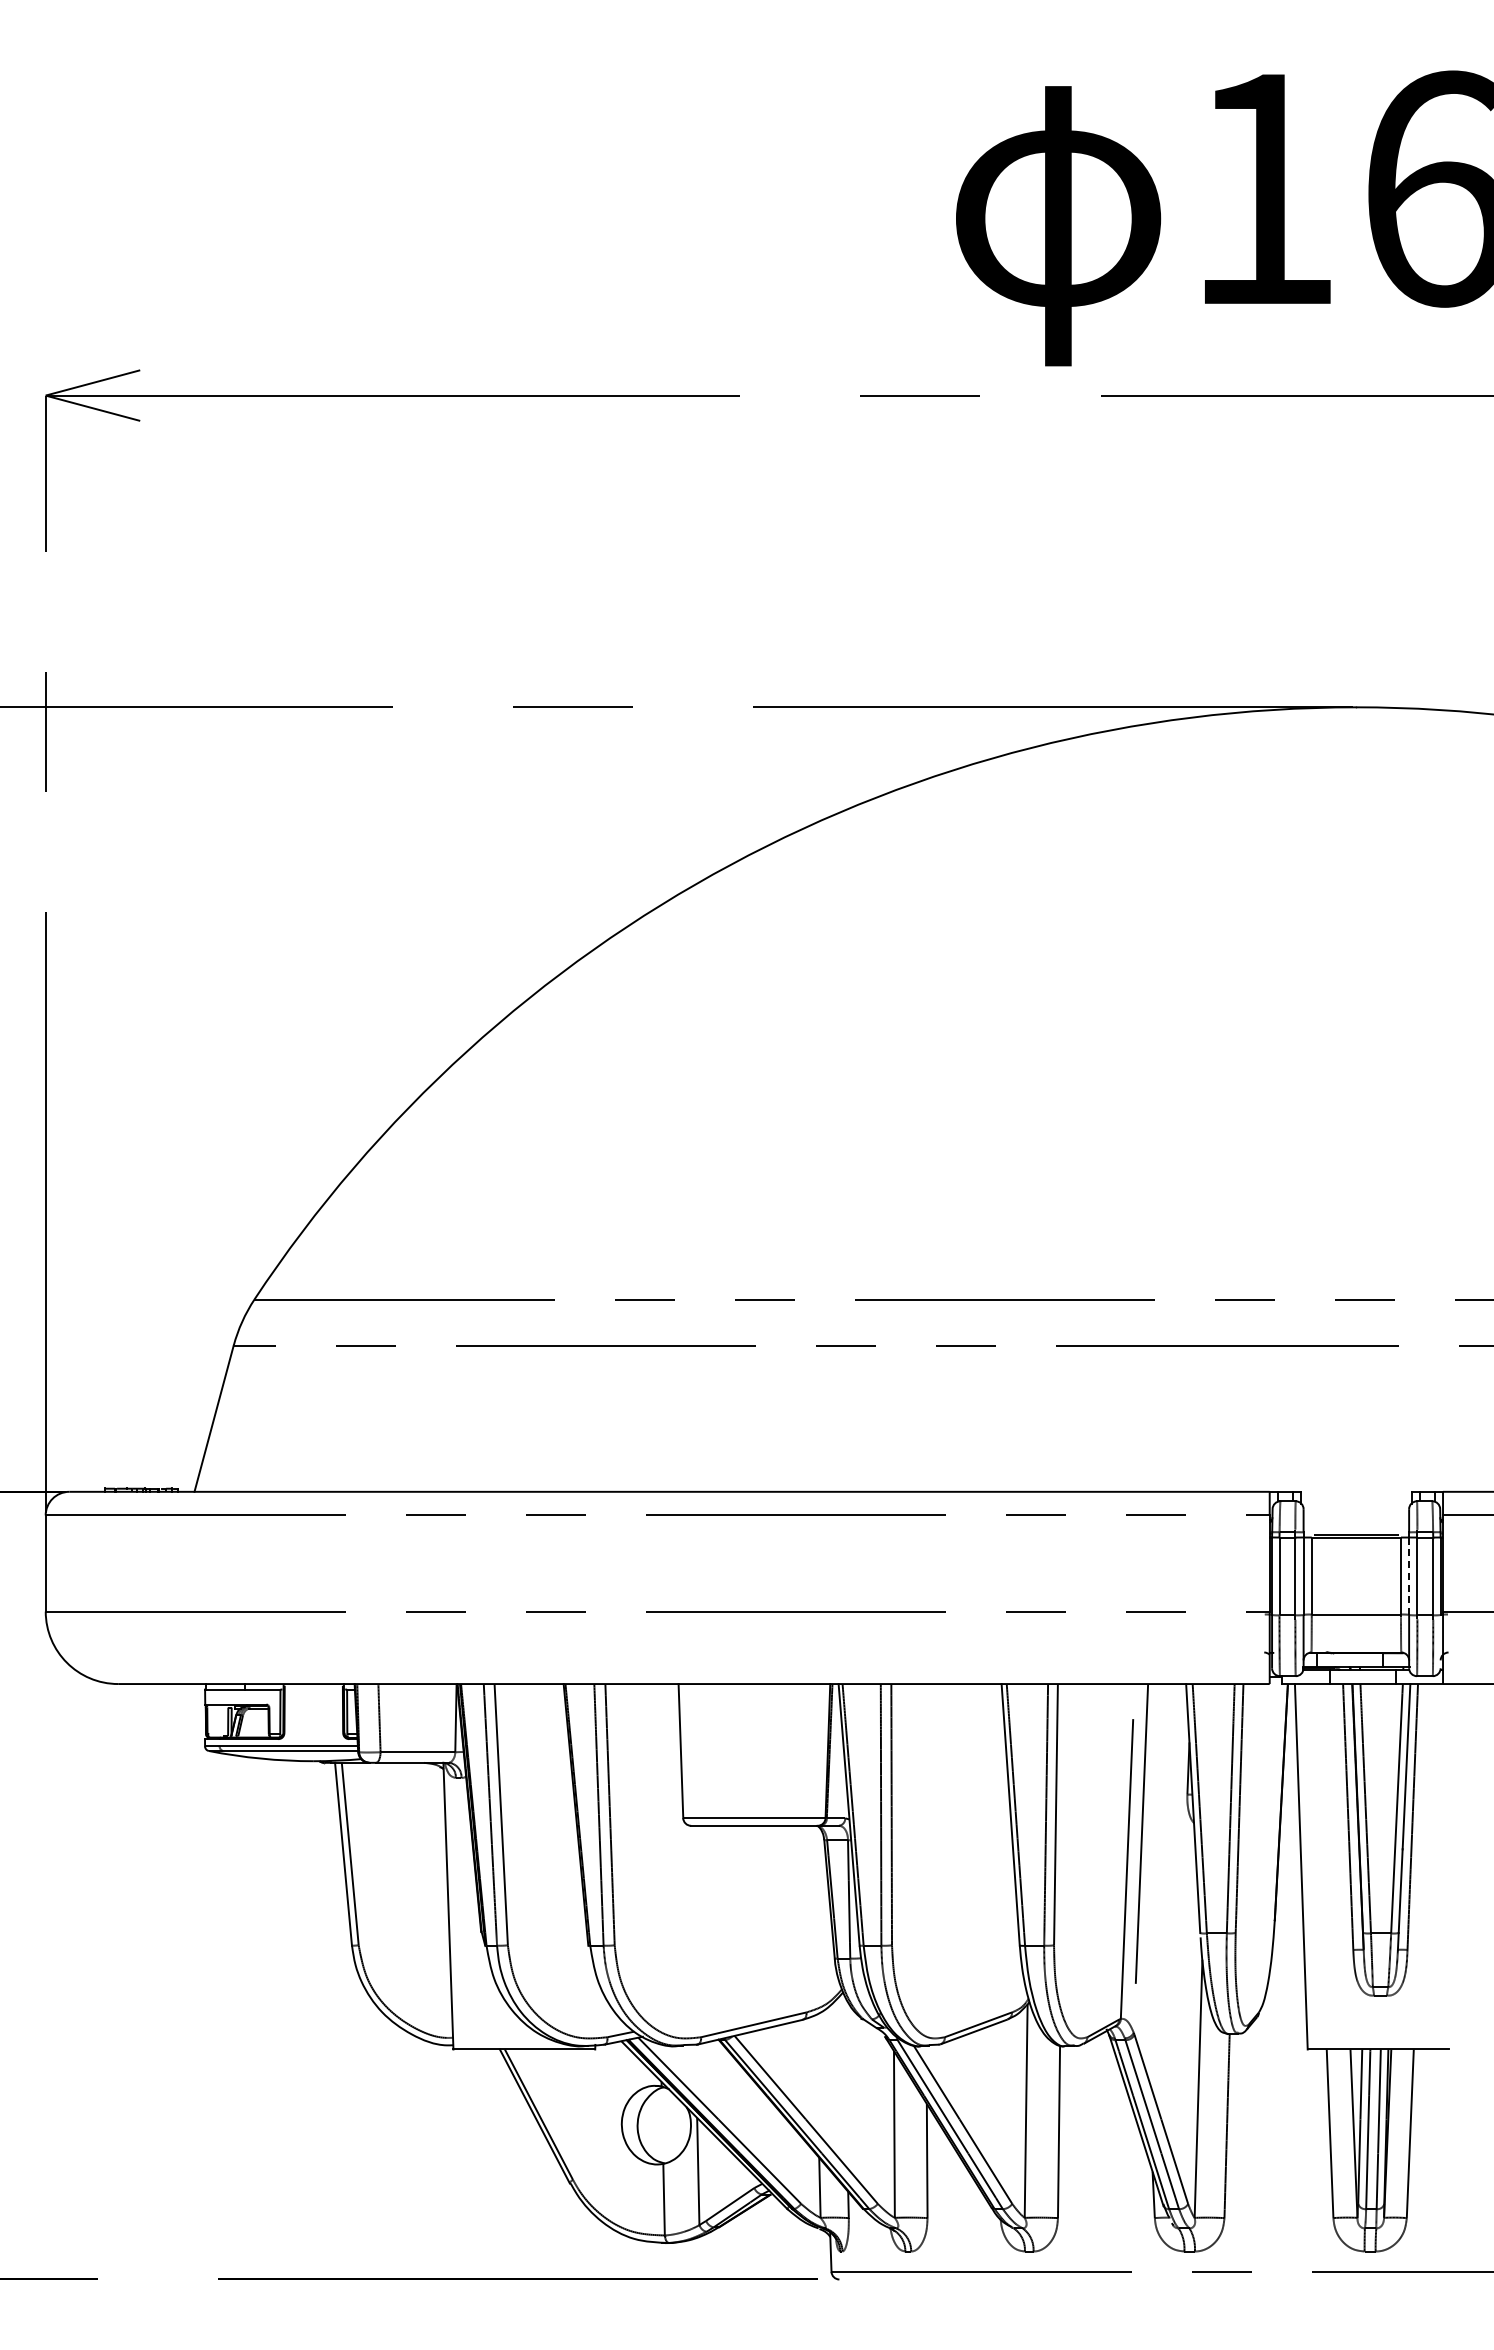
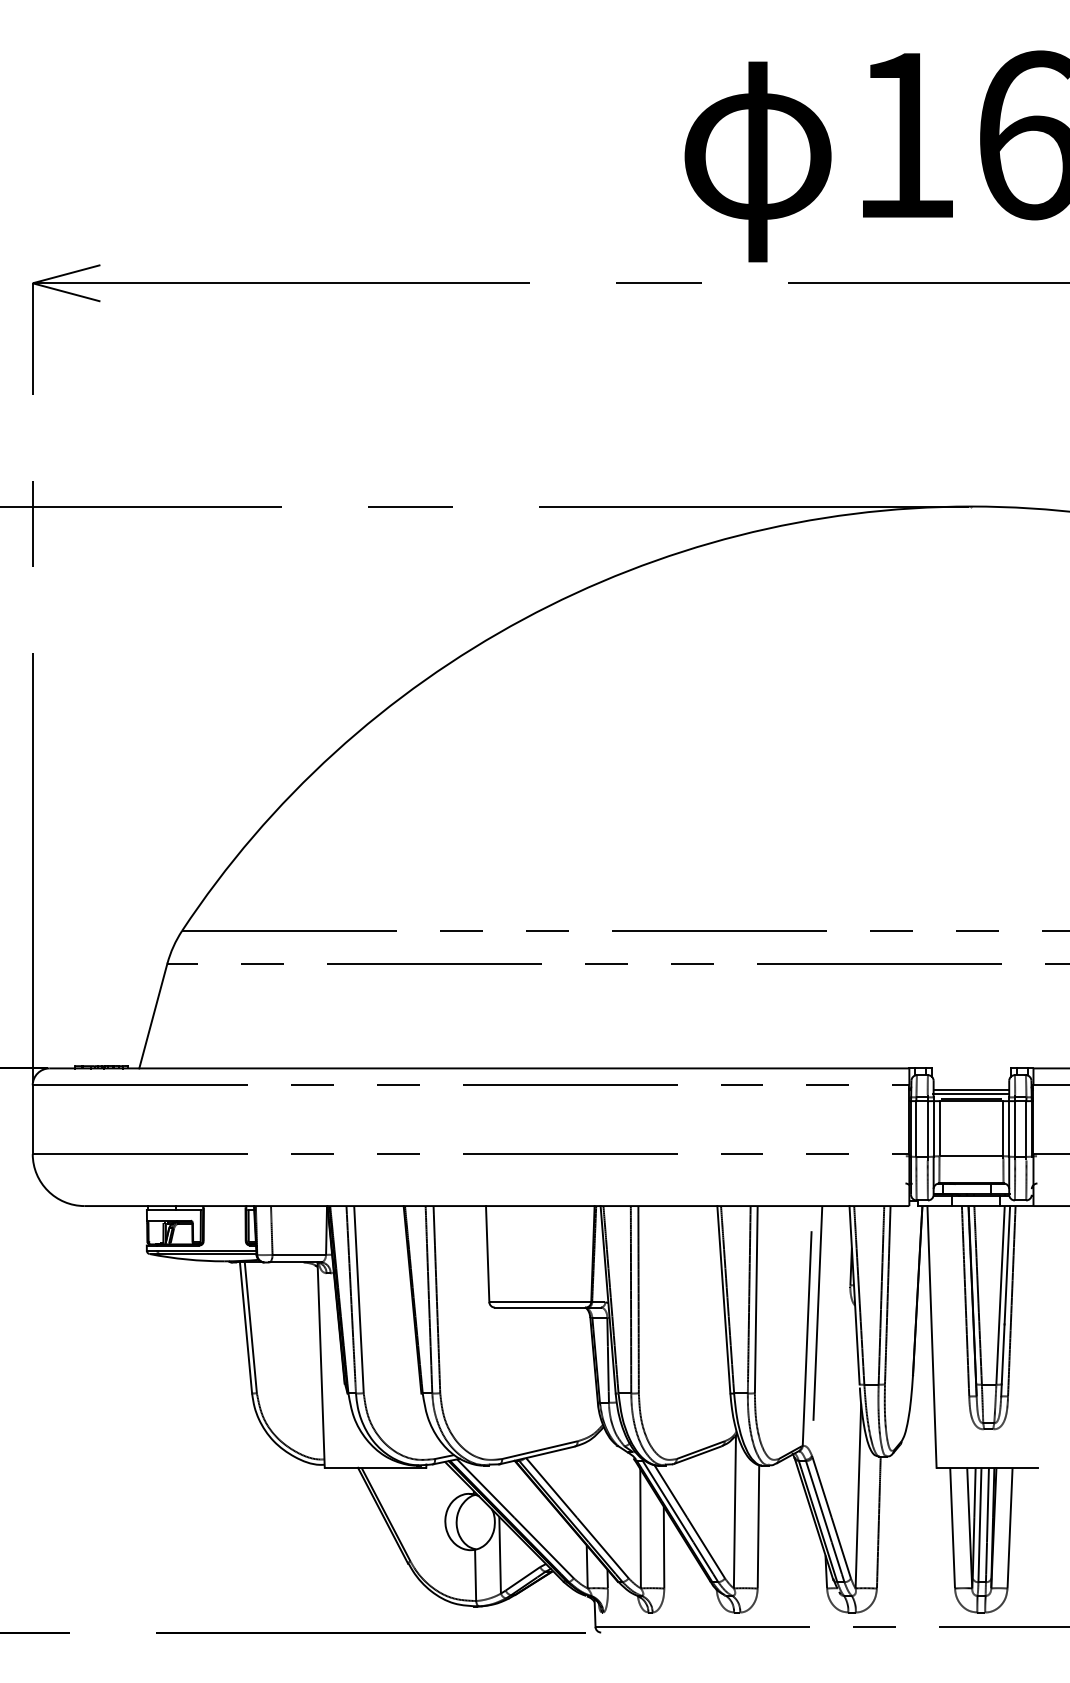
line: (1356, 1521) -> (971, 1089), added
line: (1356, 1527) -> (971, 1093), added
line: (1409, 1576) -> (1009, 1129), dashed -> solid

